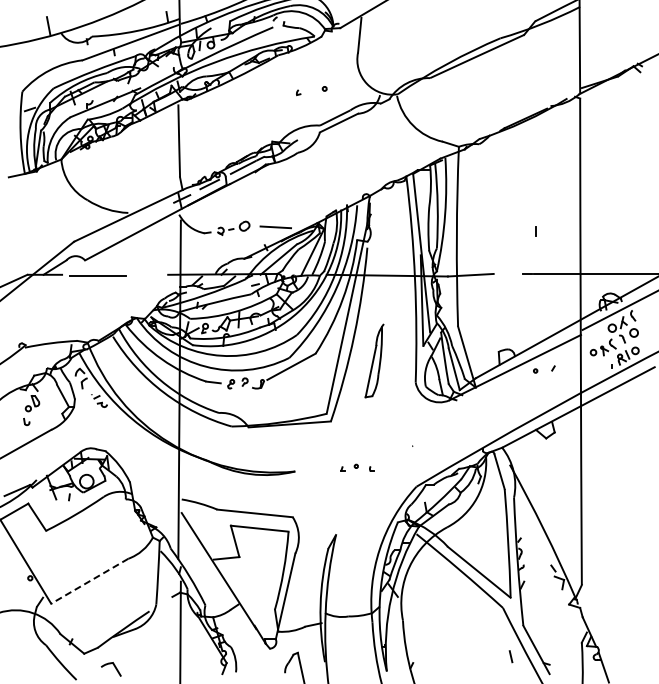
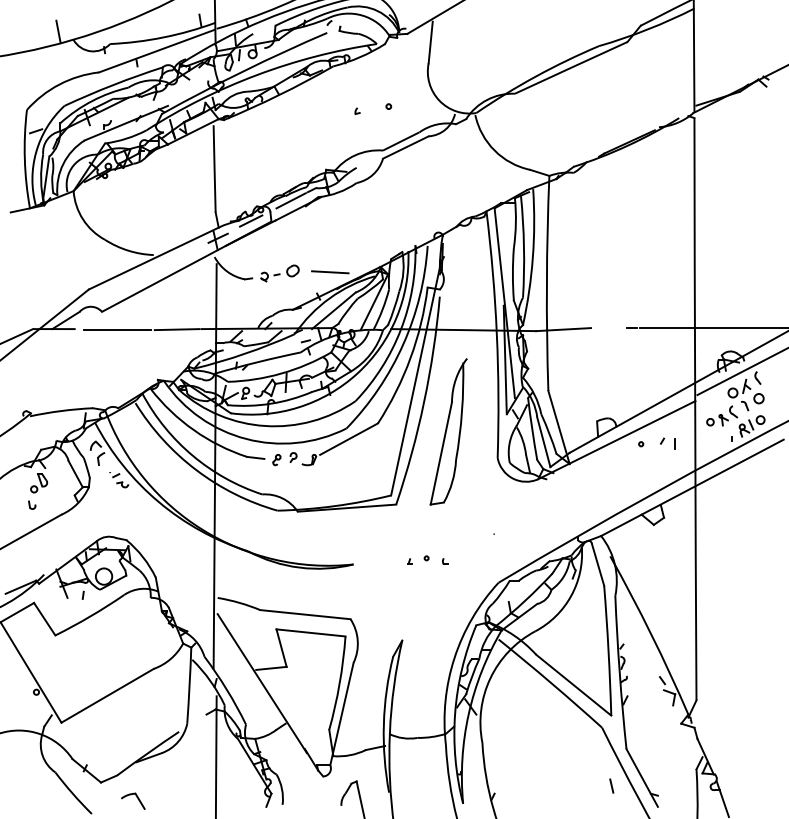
line: (535, 231) -> (674, 443), moved
line: (147, 274) -> (176, 328), added
part: (374, 360) -> (448, 431), size x1.67
line: (89, 581) -> (107, 696), dashed -> solid

